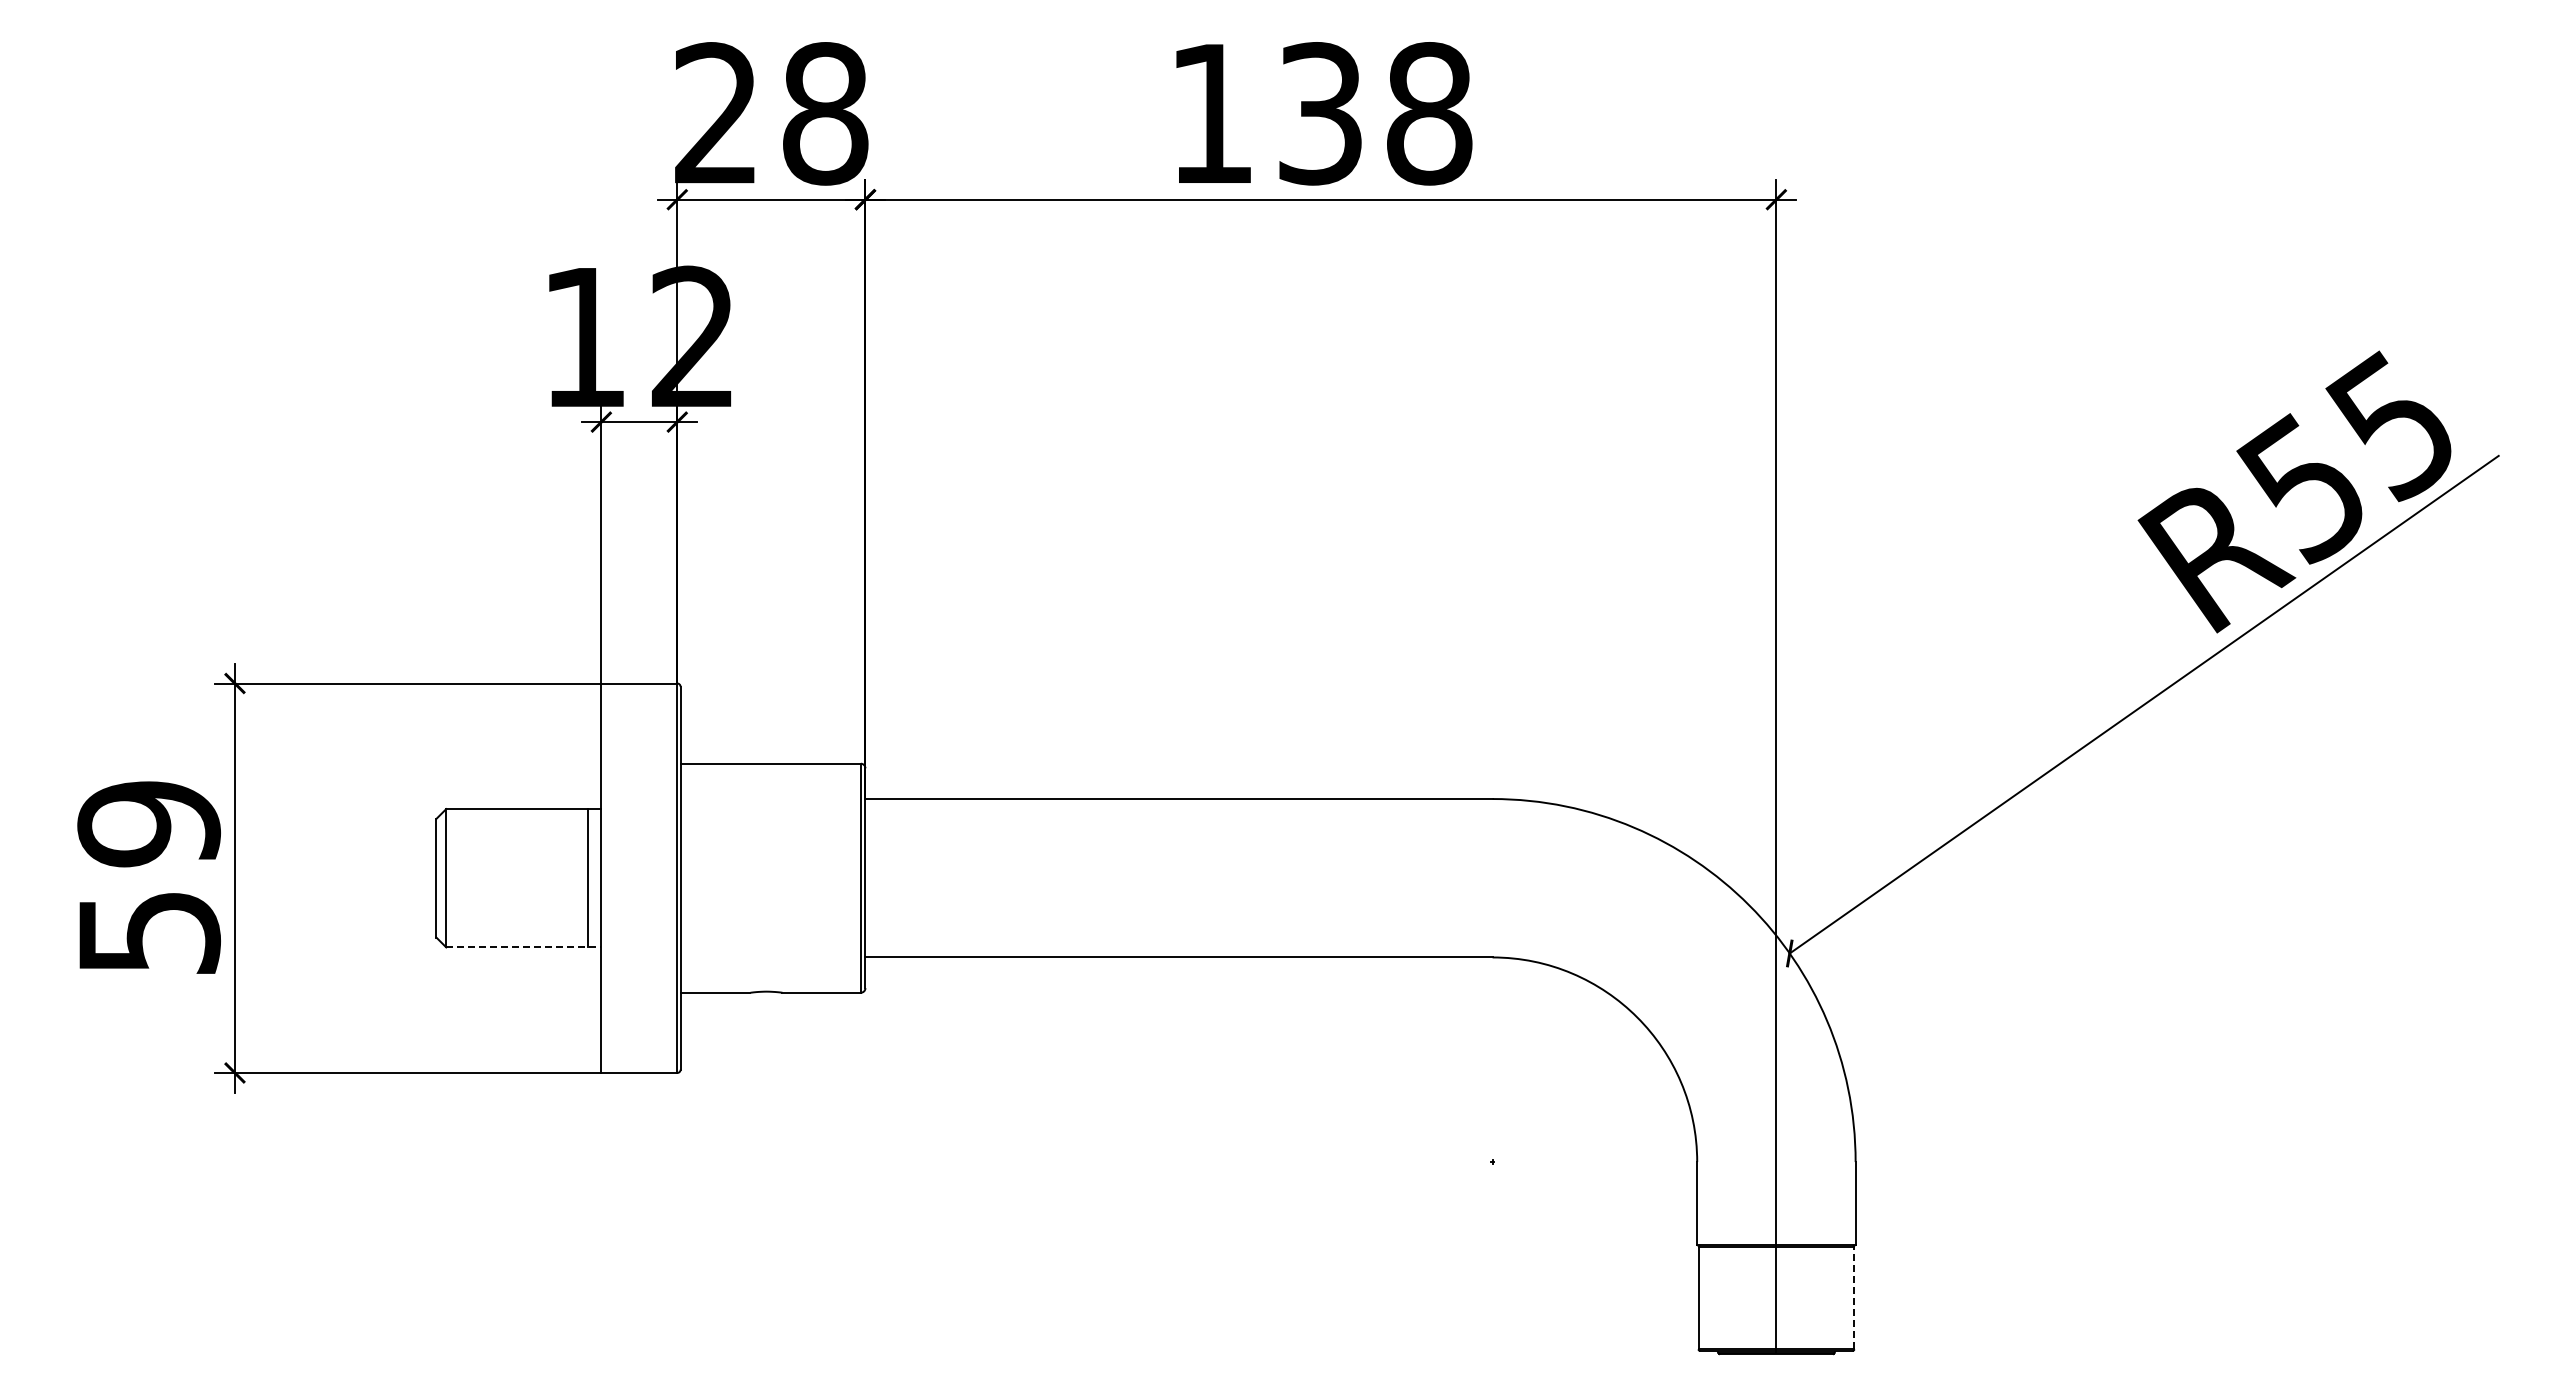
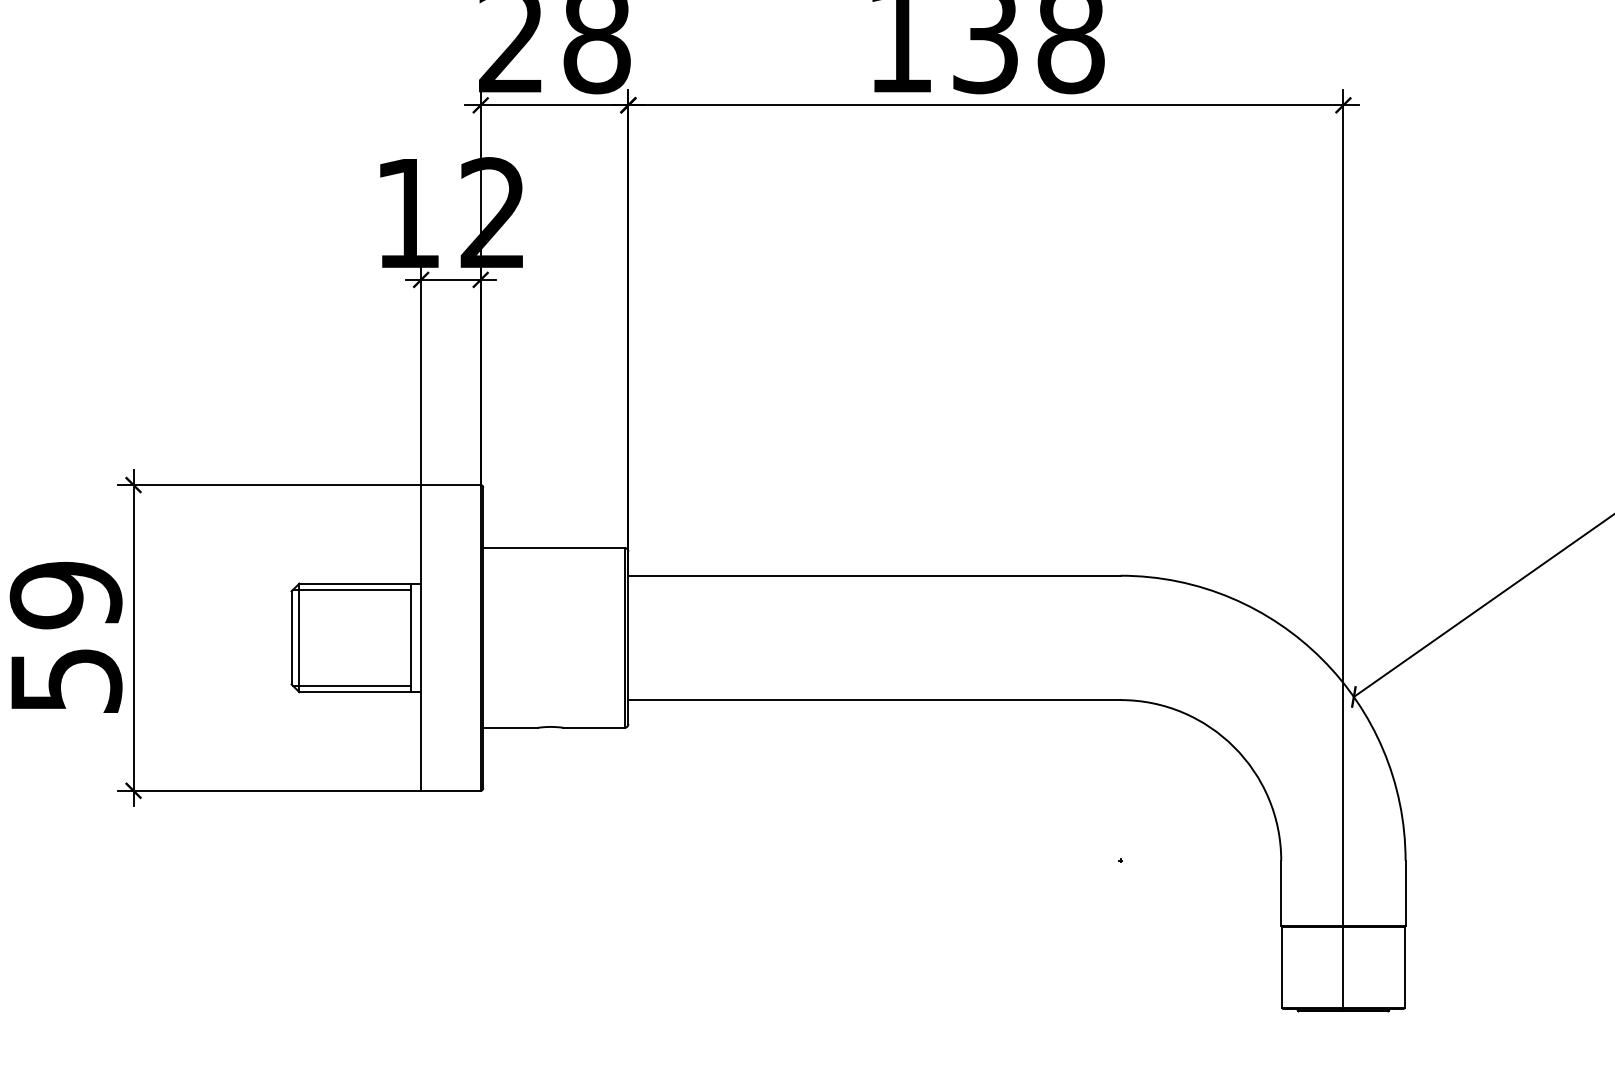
line: (513, 816) -> (352, 589), added
line: (513, 939) -> (352, 685), added
line: (523, 947) -> (359, 692), dashed -> solid
line: (1854, 1297) -> (1404, 966), dashed -> solid

